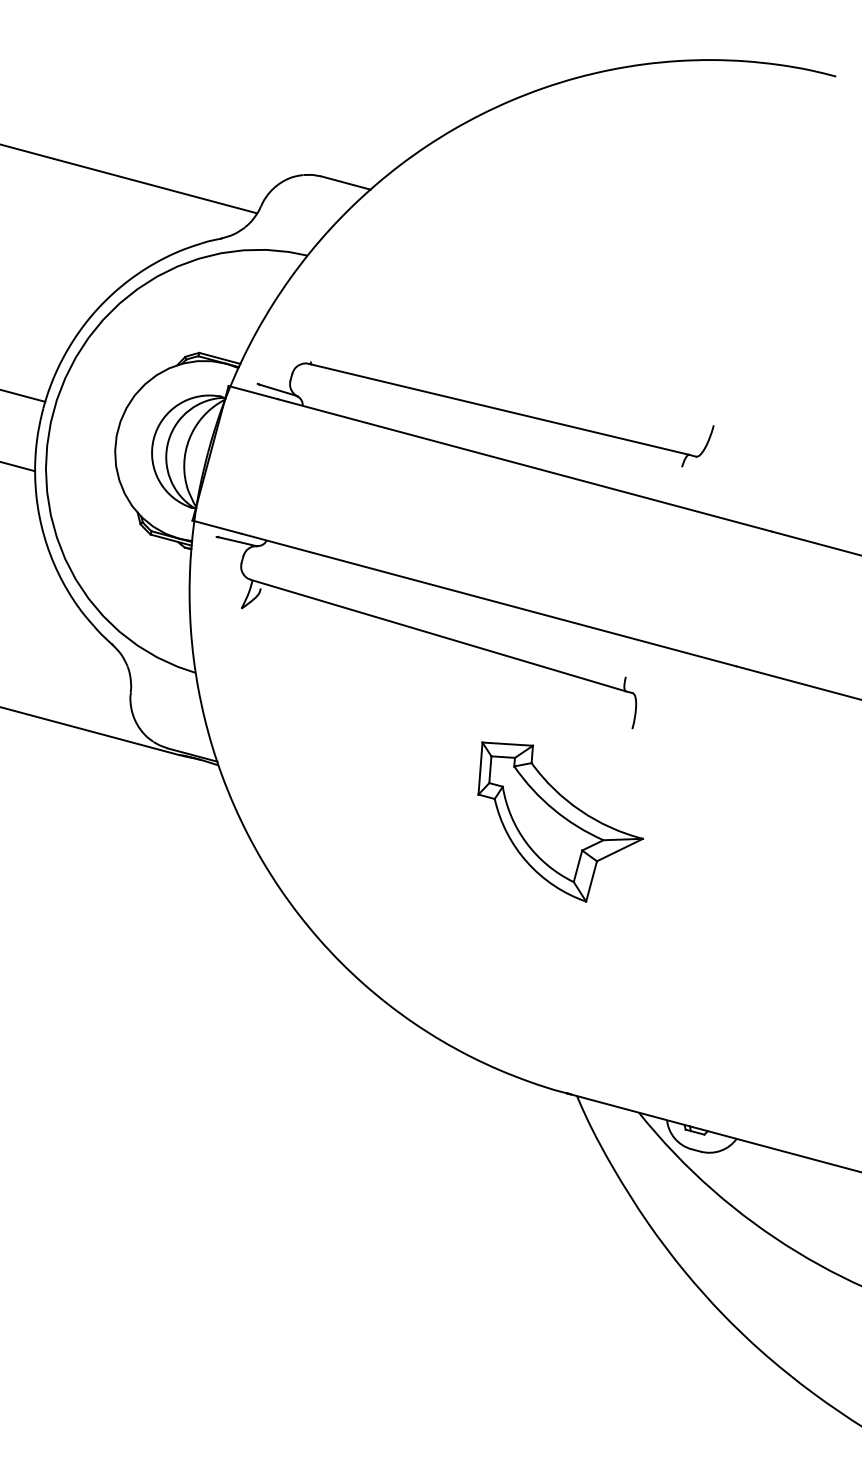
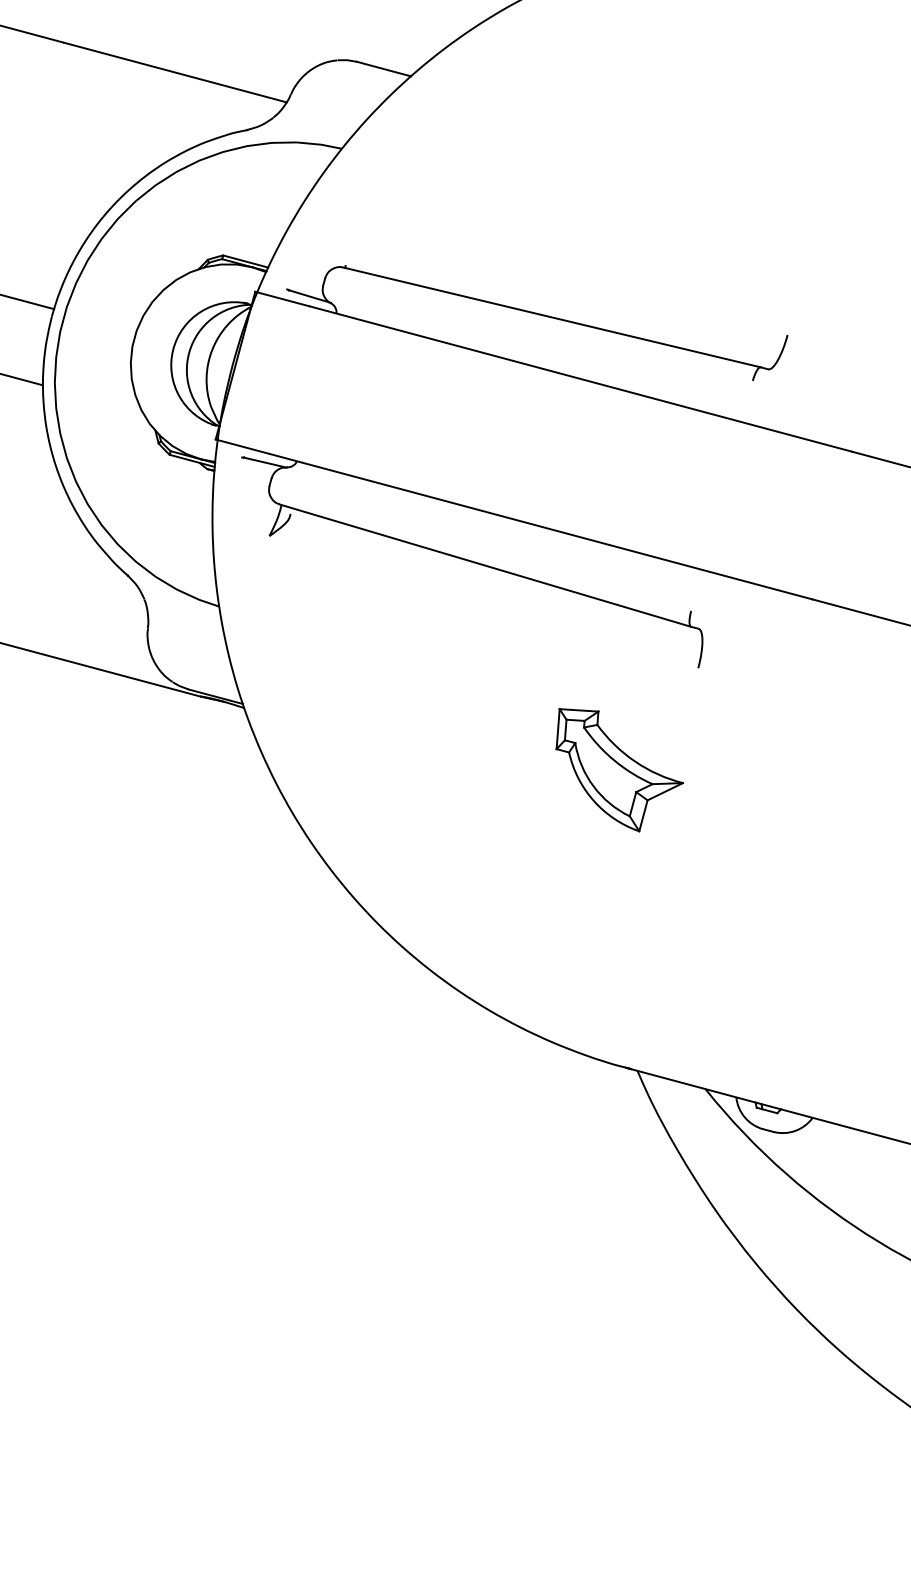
part: (560, 821) -> (619, 769), size x0.7

